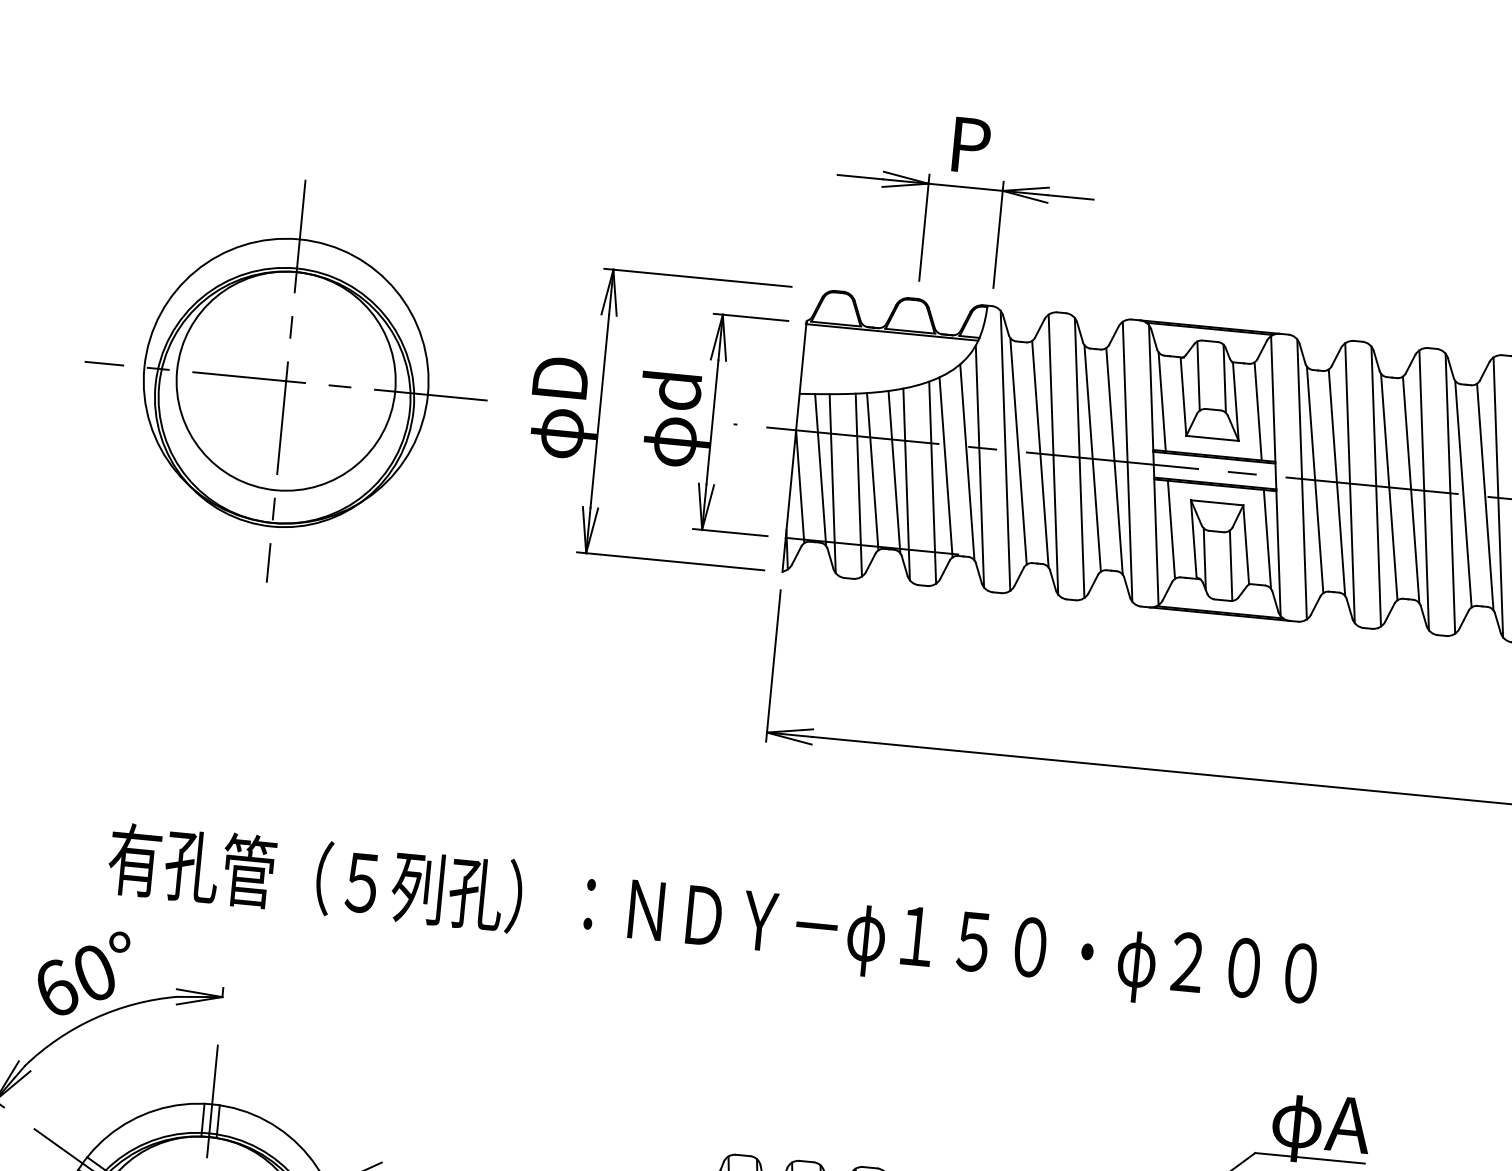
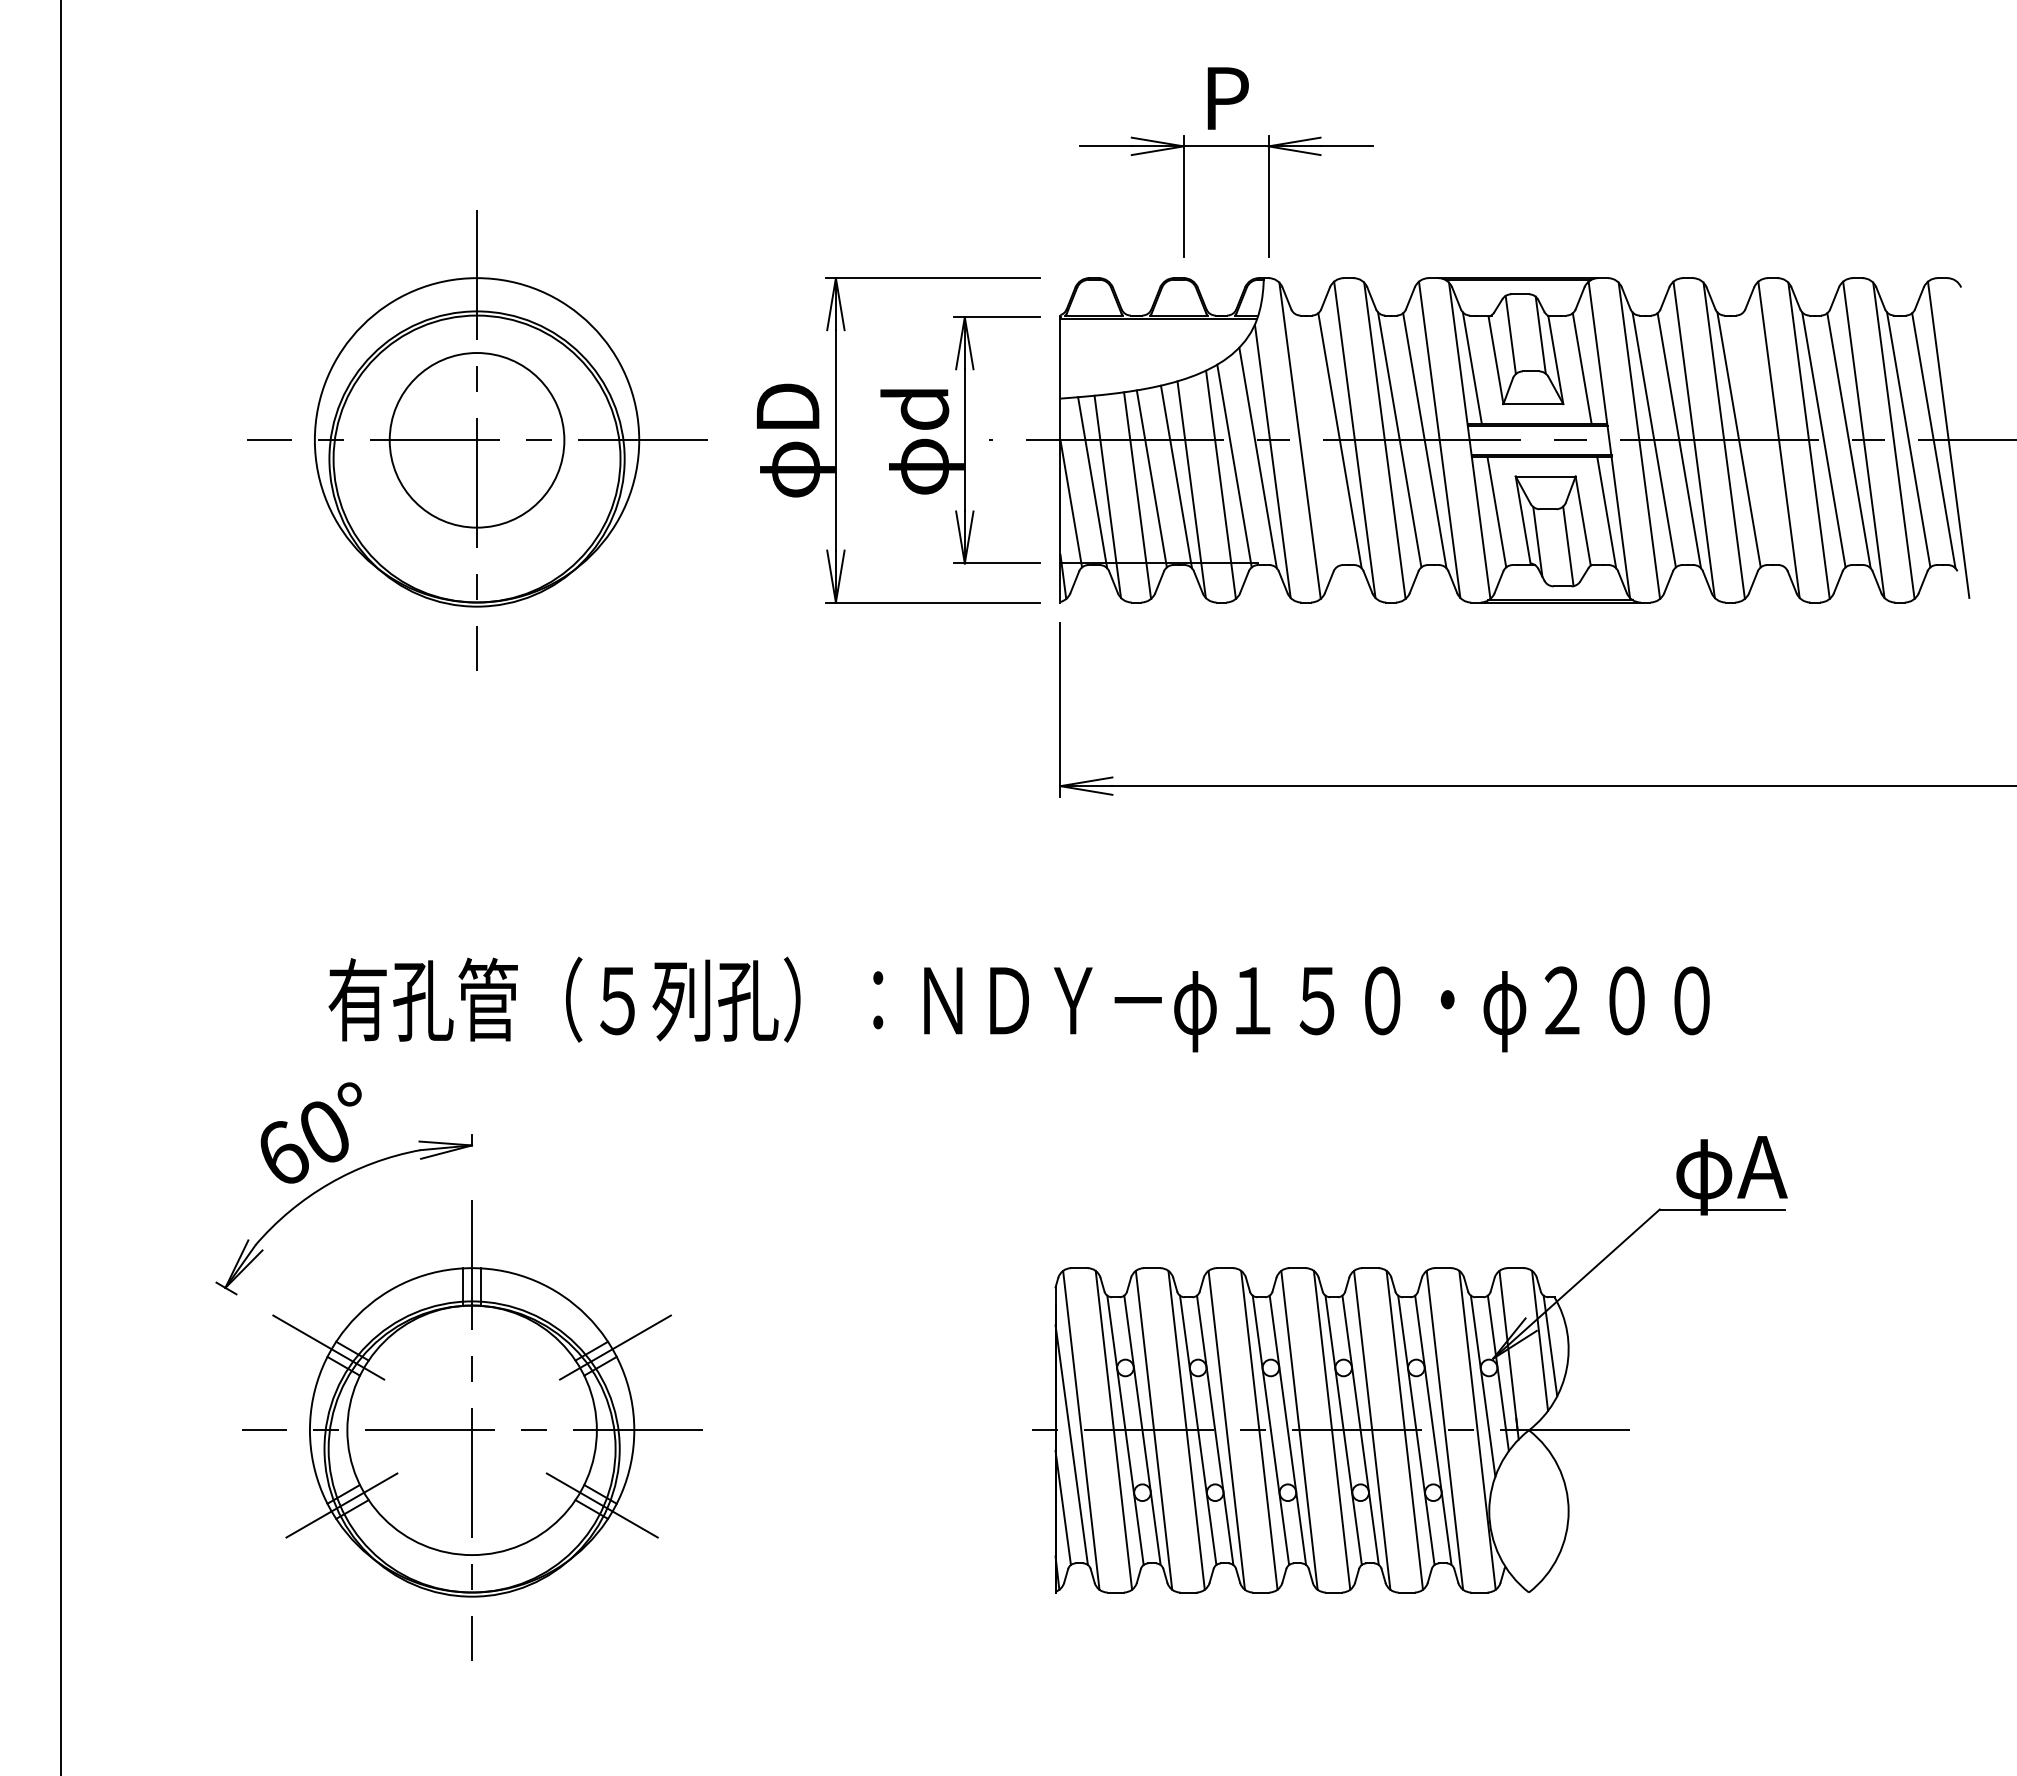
circle: (285, 381) -> (476, 440), size x0.7
line: (1018, 450) -> (1314, 439), removed
line: (1410, 489) -> (1763, 440), removed

